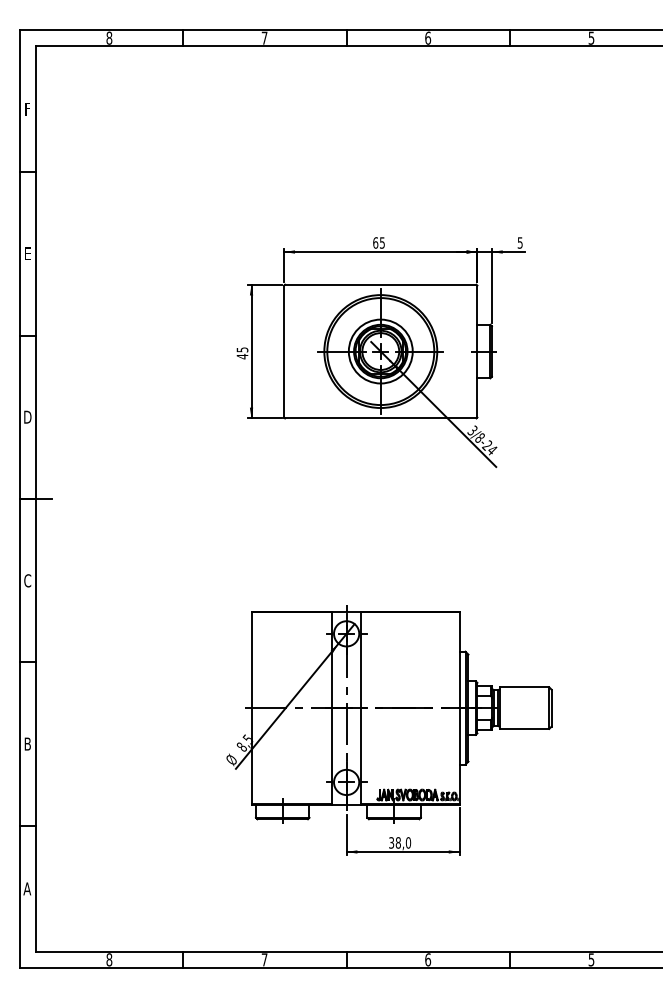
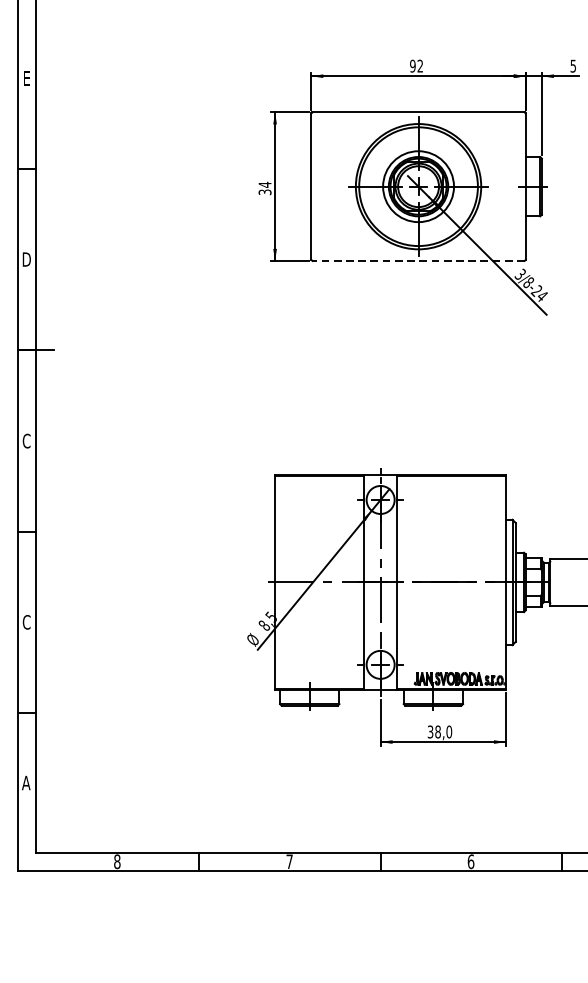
text: (378, 242) -> (416, 65), 65 -> 92
text: (242, 353) -> (265, 188), 45 -> 34
line: (380, 418) -> (418, 260), solid -> dashed
text: (27, 743) -> (26, 621), B -> C

